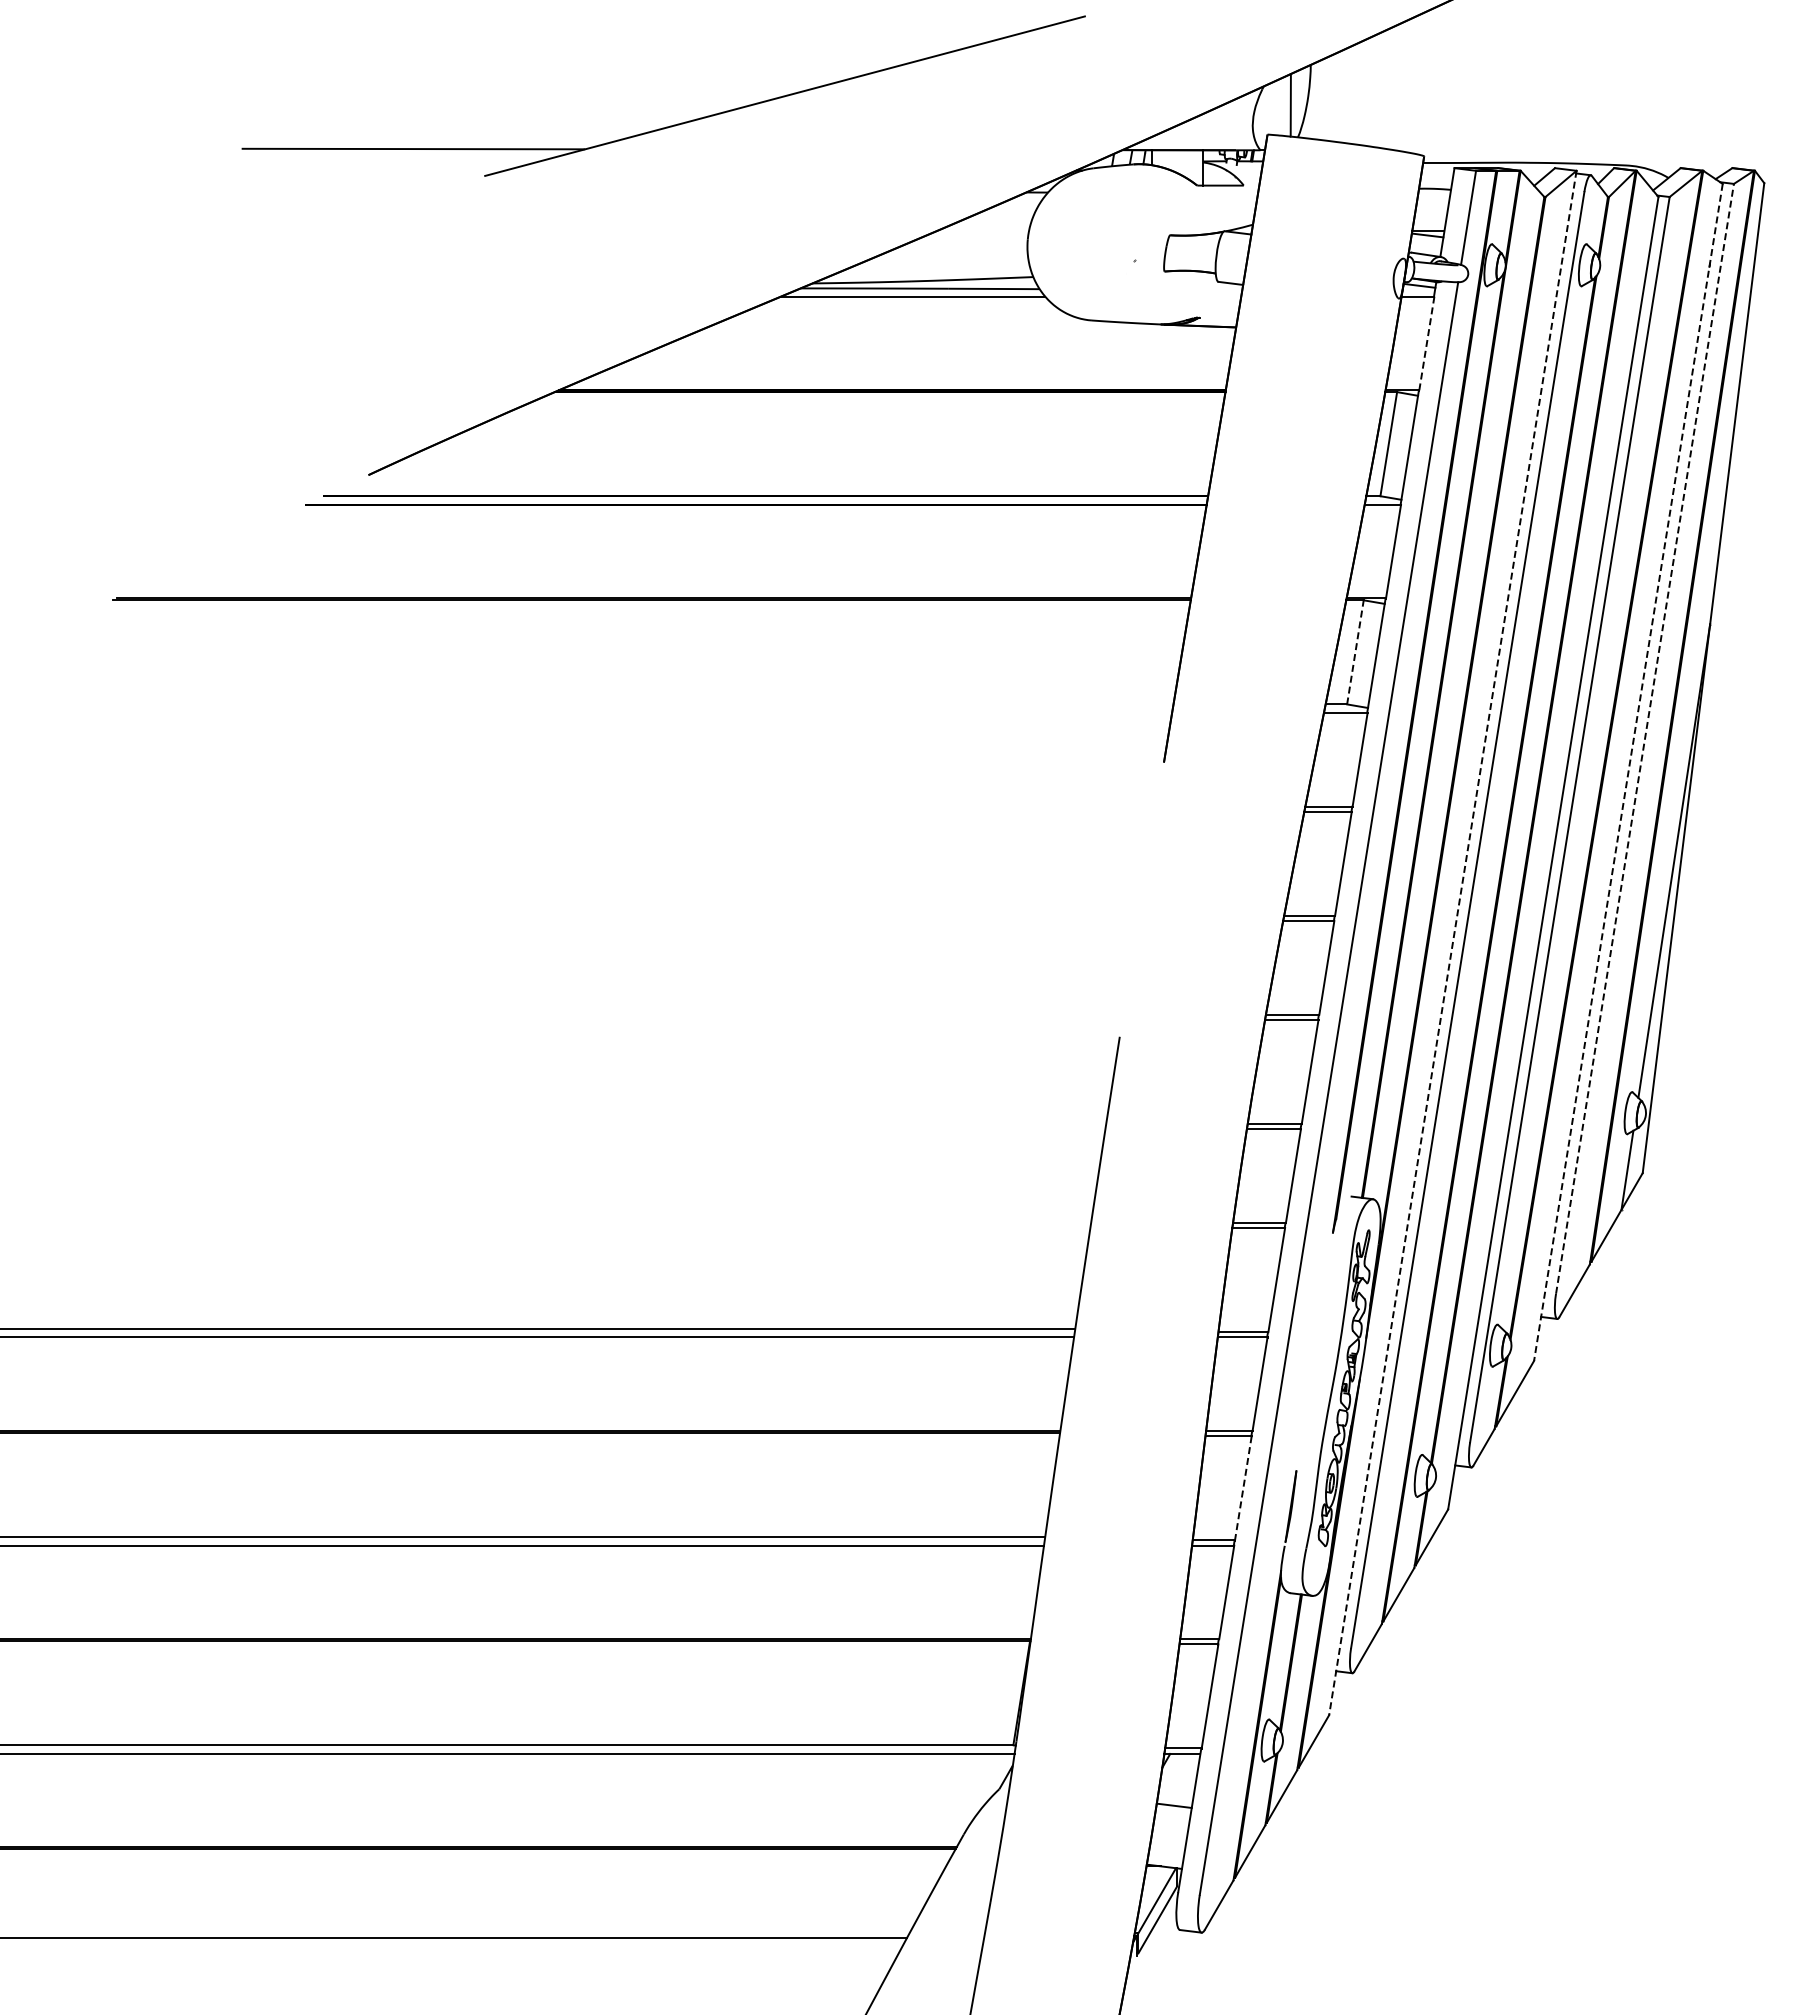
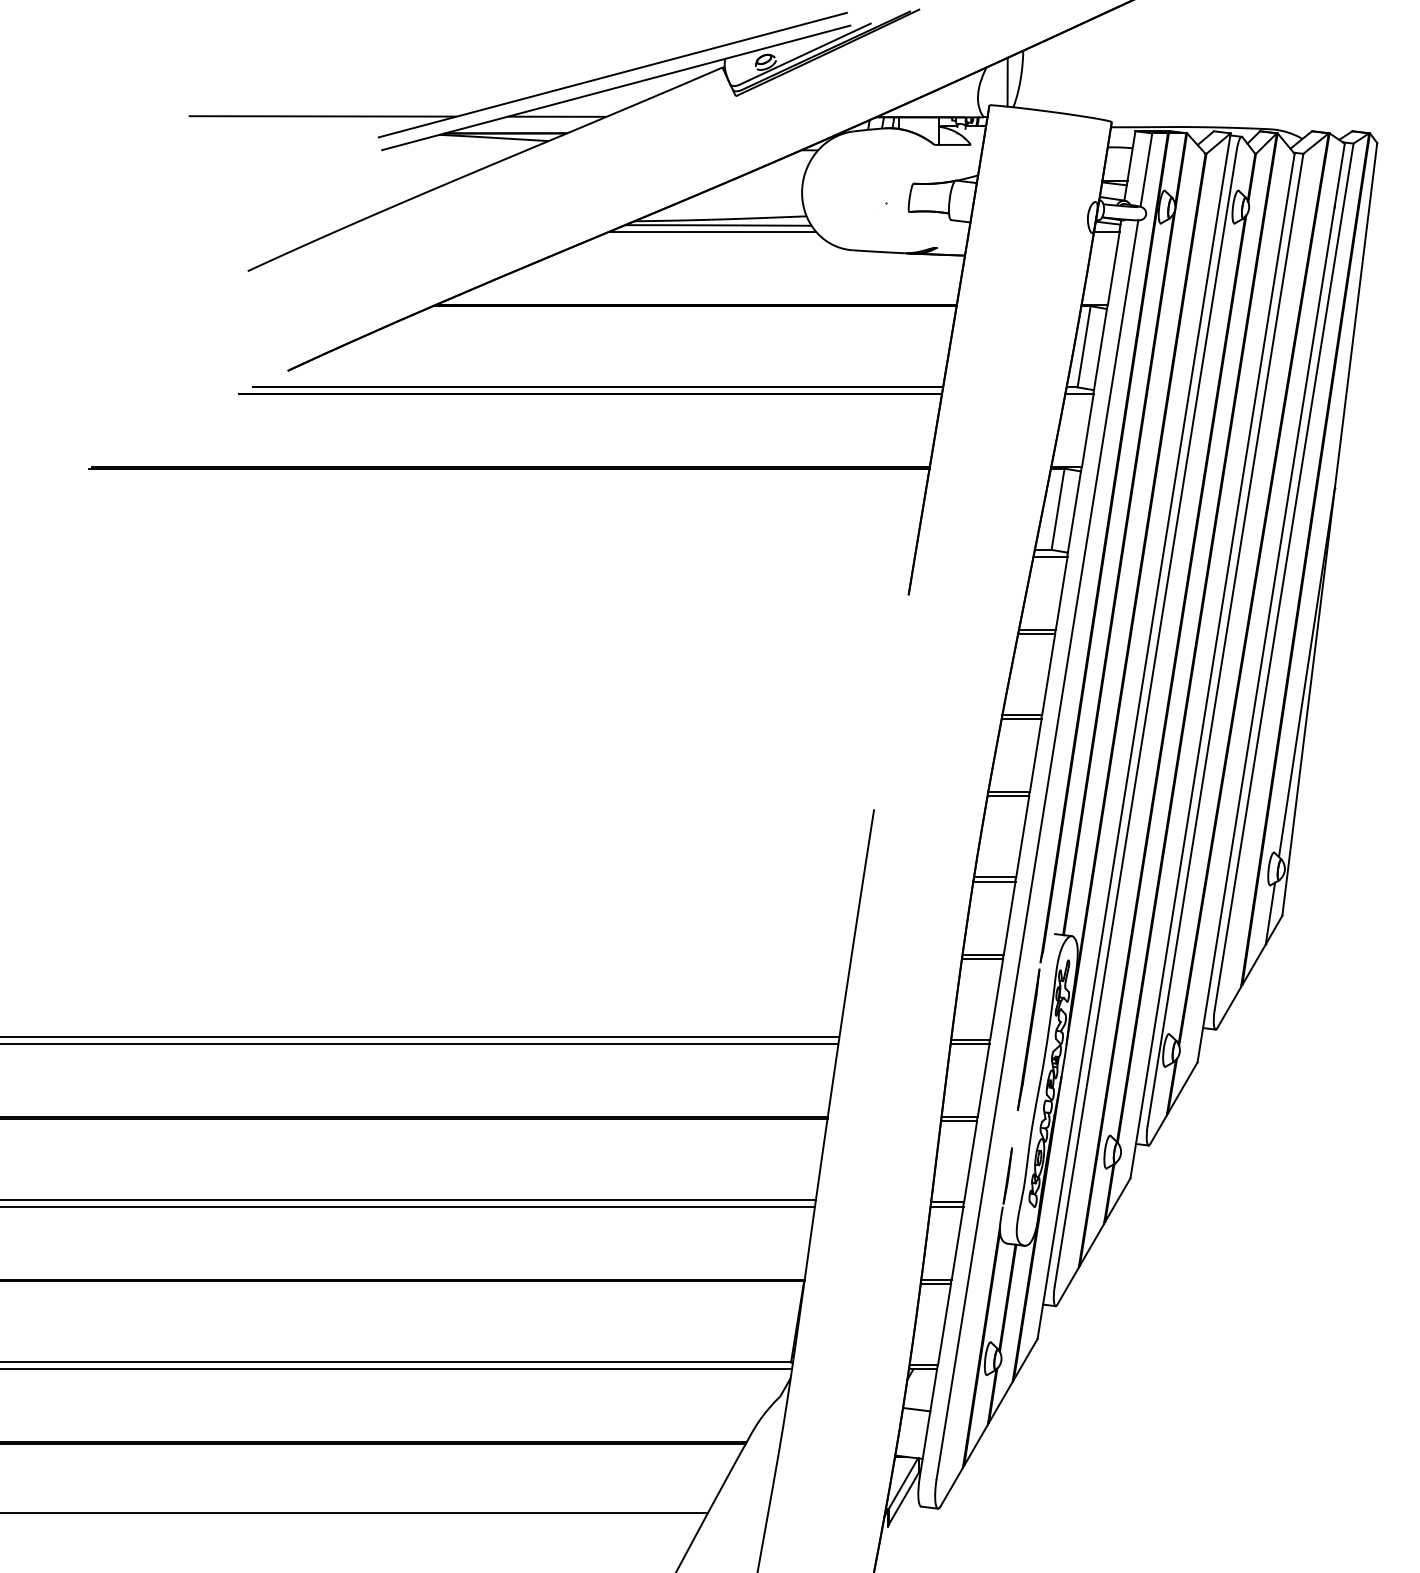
part: (742, 165) -> (579, 129), added
line: (1426, 343) -> (1113, 268), dashed -> solid
line: (1355, 652) -> (1058, 509), dashed -> solid
line: (1645, 738) -> (1284, 576), dashed -> solid
line: (1628, 772) -> (1271, 603), dashed -> solid
line: (1452, 943) -> (1133, 736), dashed -> solid
line: (1317, 1331) -> (1028, 1039), added
line: (1243, 1488) -> (970, 1161), dashed -> solid

